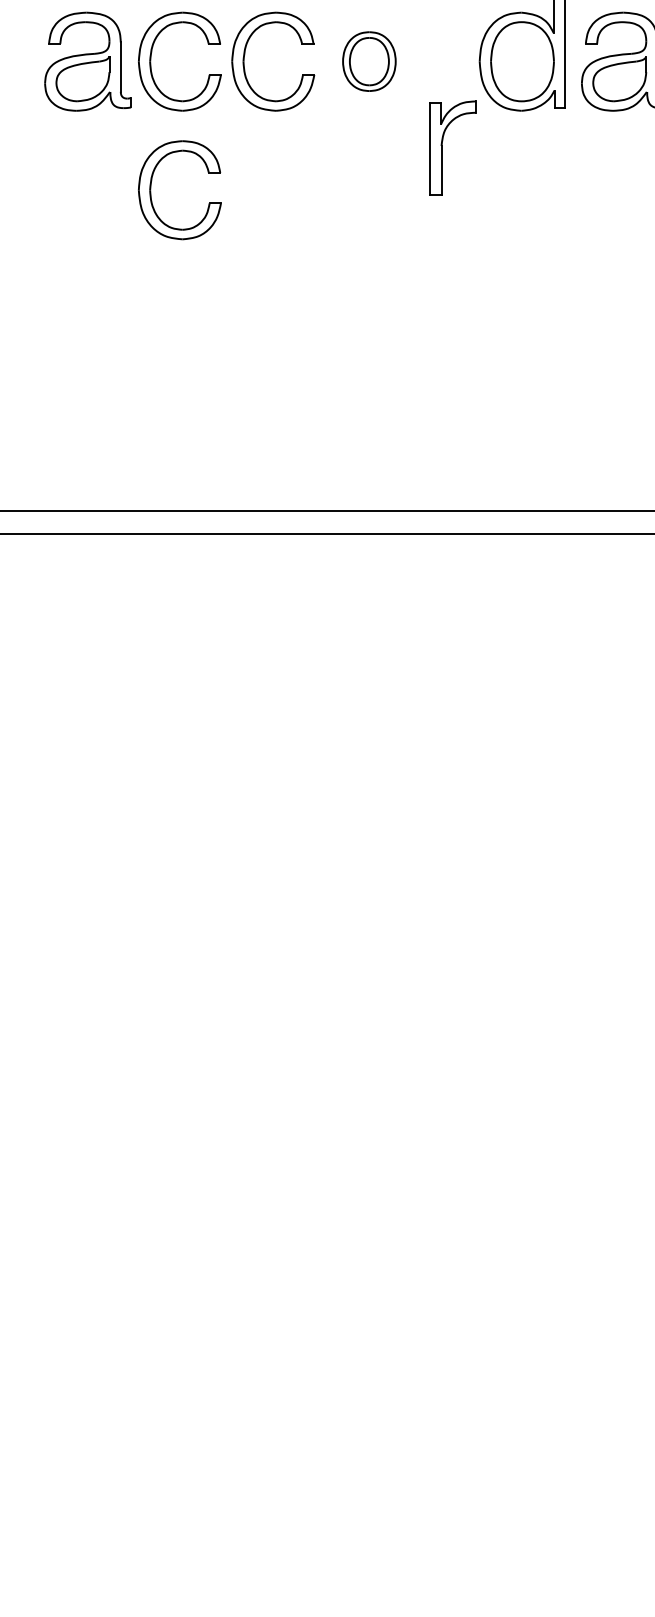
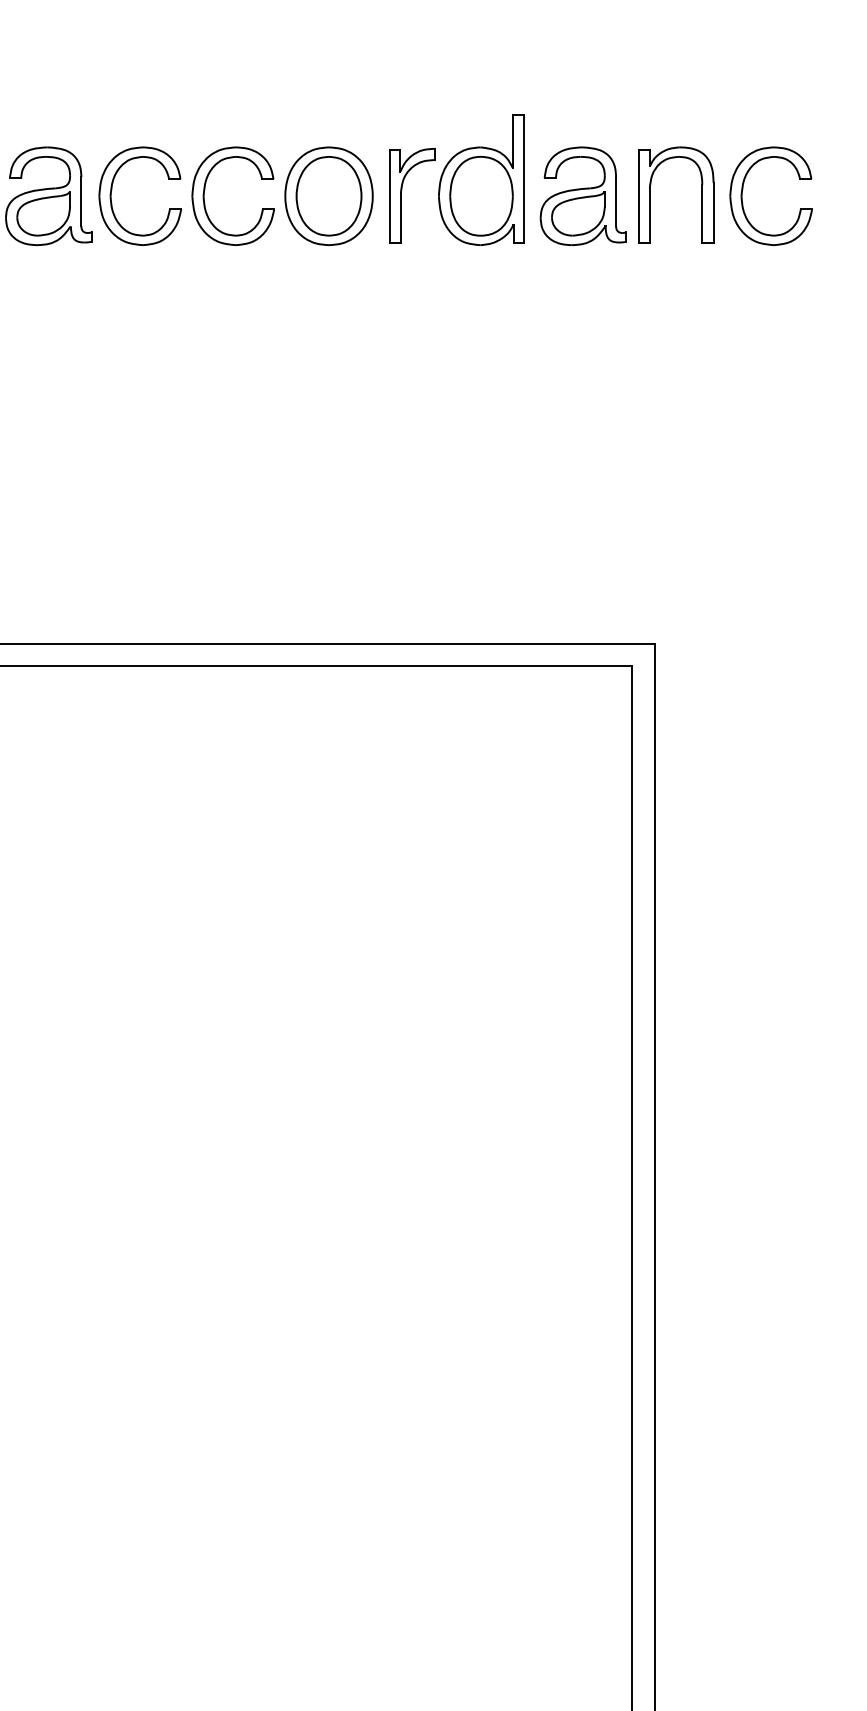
part: (368, 60) -> (328, 195), size x1.67
part: (442, 148) -> (401, 195), moved
part: (152, 184) -> (112, 318), removed

